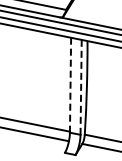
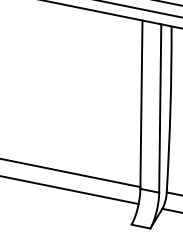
line: (70, 84) -> (141, 103), dashed -> solid
line: (81, 86) -> (160, 106), dashed -> solid

